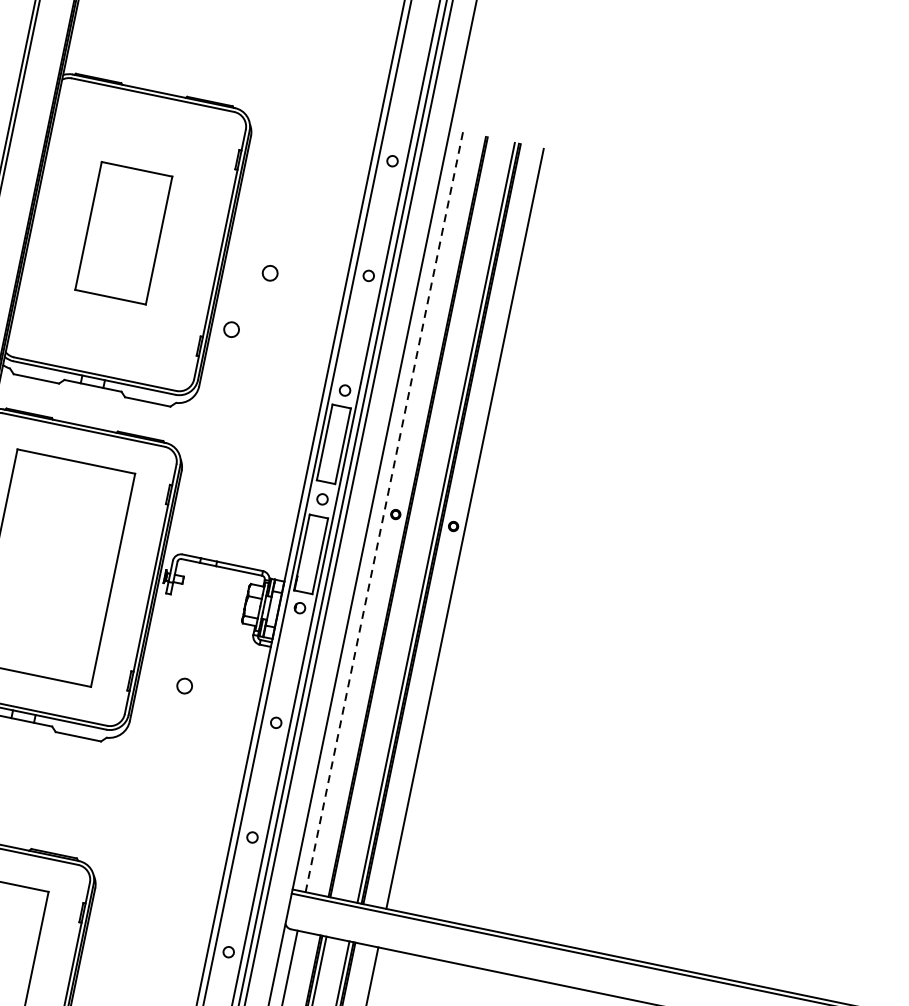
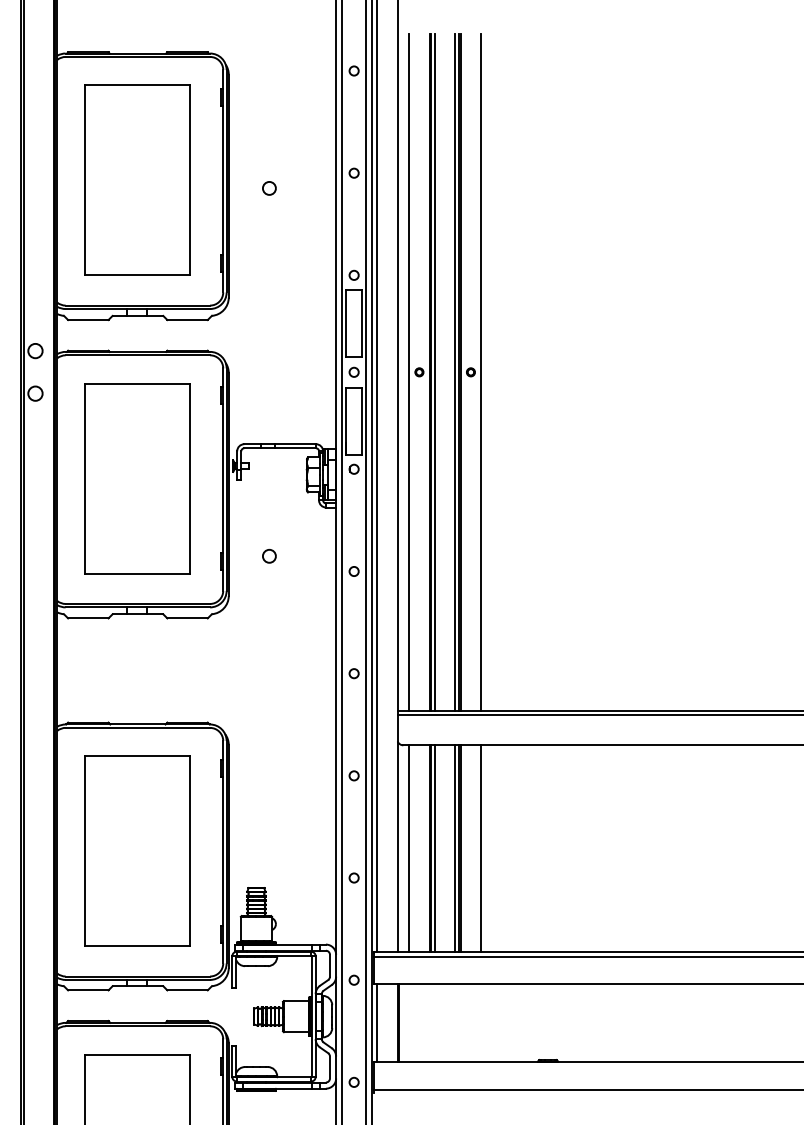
part: (124, 232) -> (137, 179), size x1.67
circle: (231, 329) -> (246, 243), removed
line: (384, 512) -> (409, 372), dashed -> solid
line: (412, 517) -> (434, 371), added

